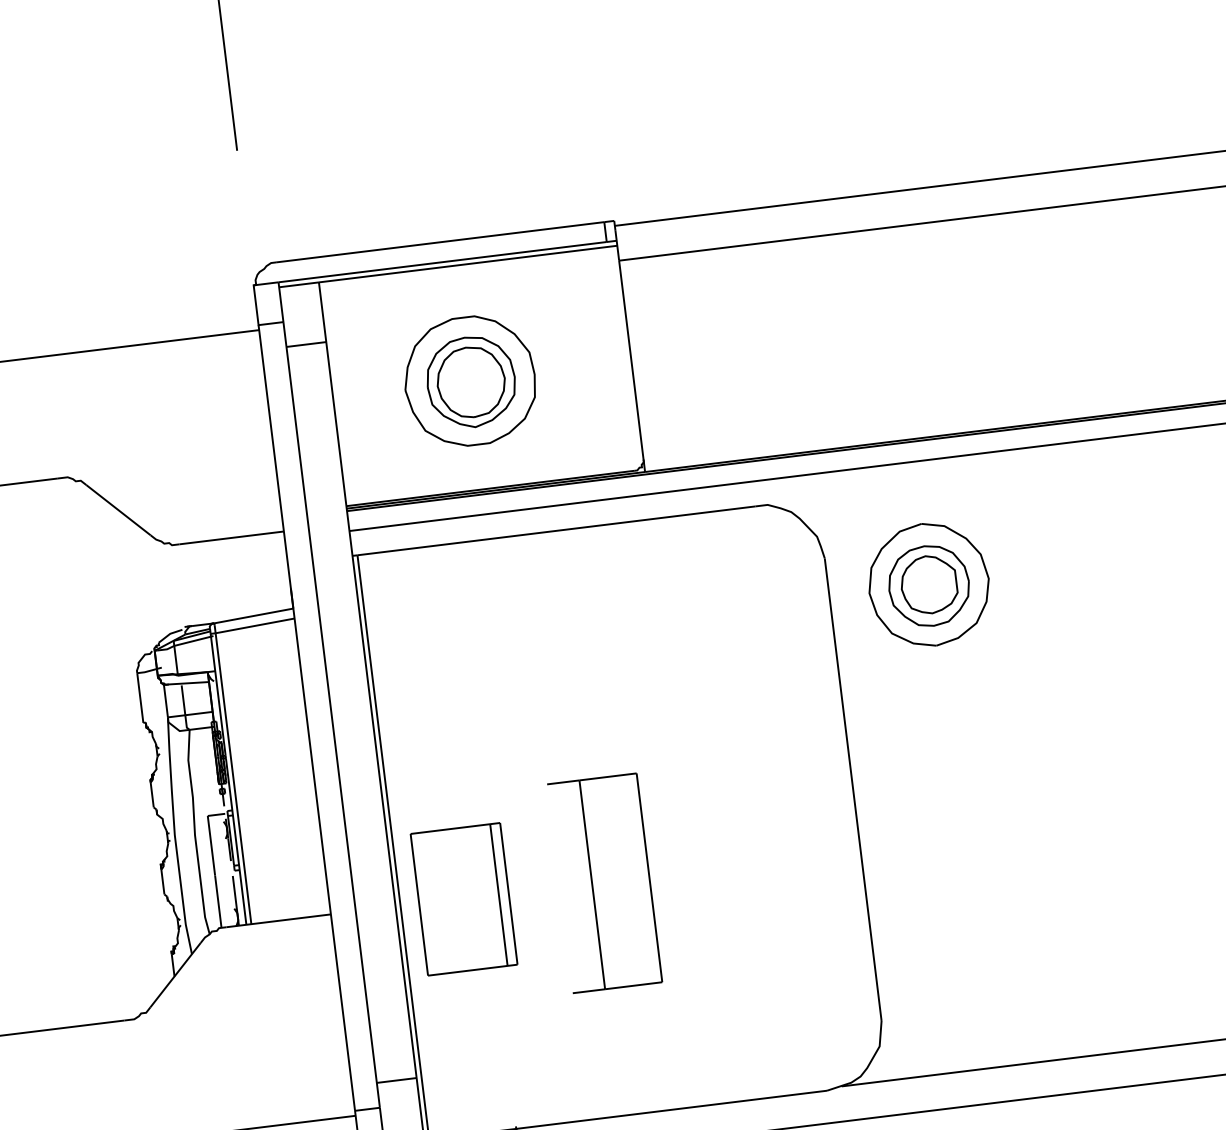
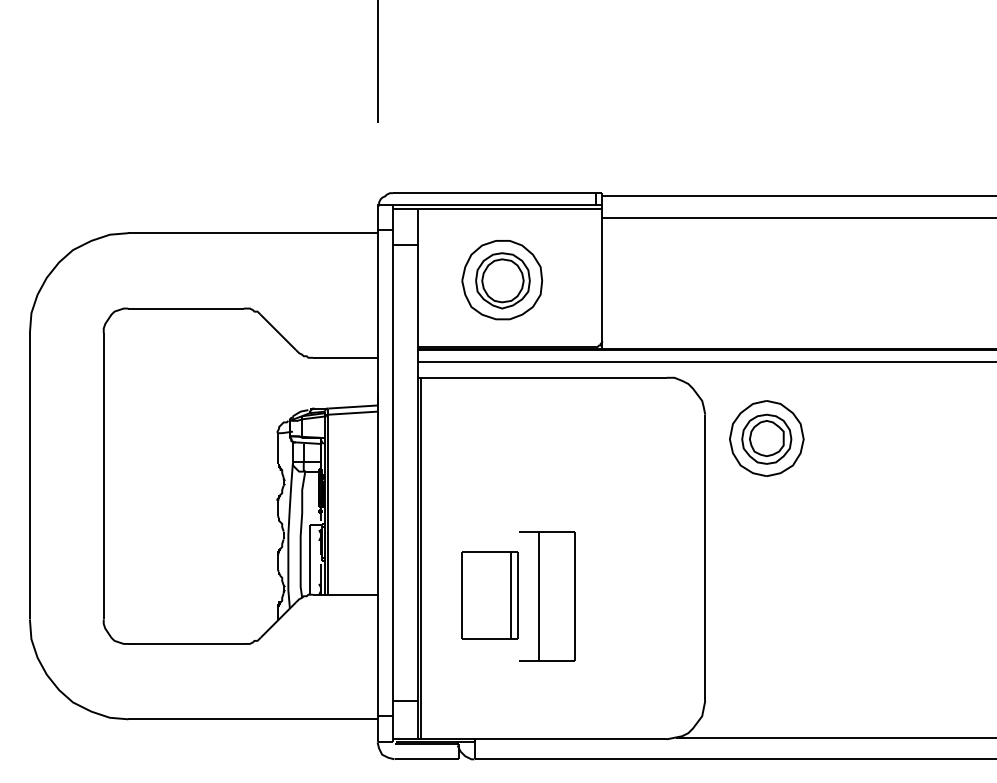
part: (463, 899) -> (489, 595), moved

